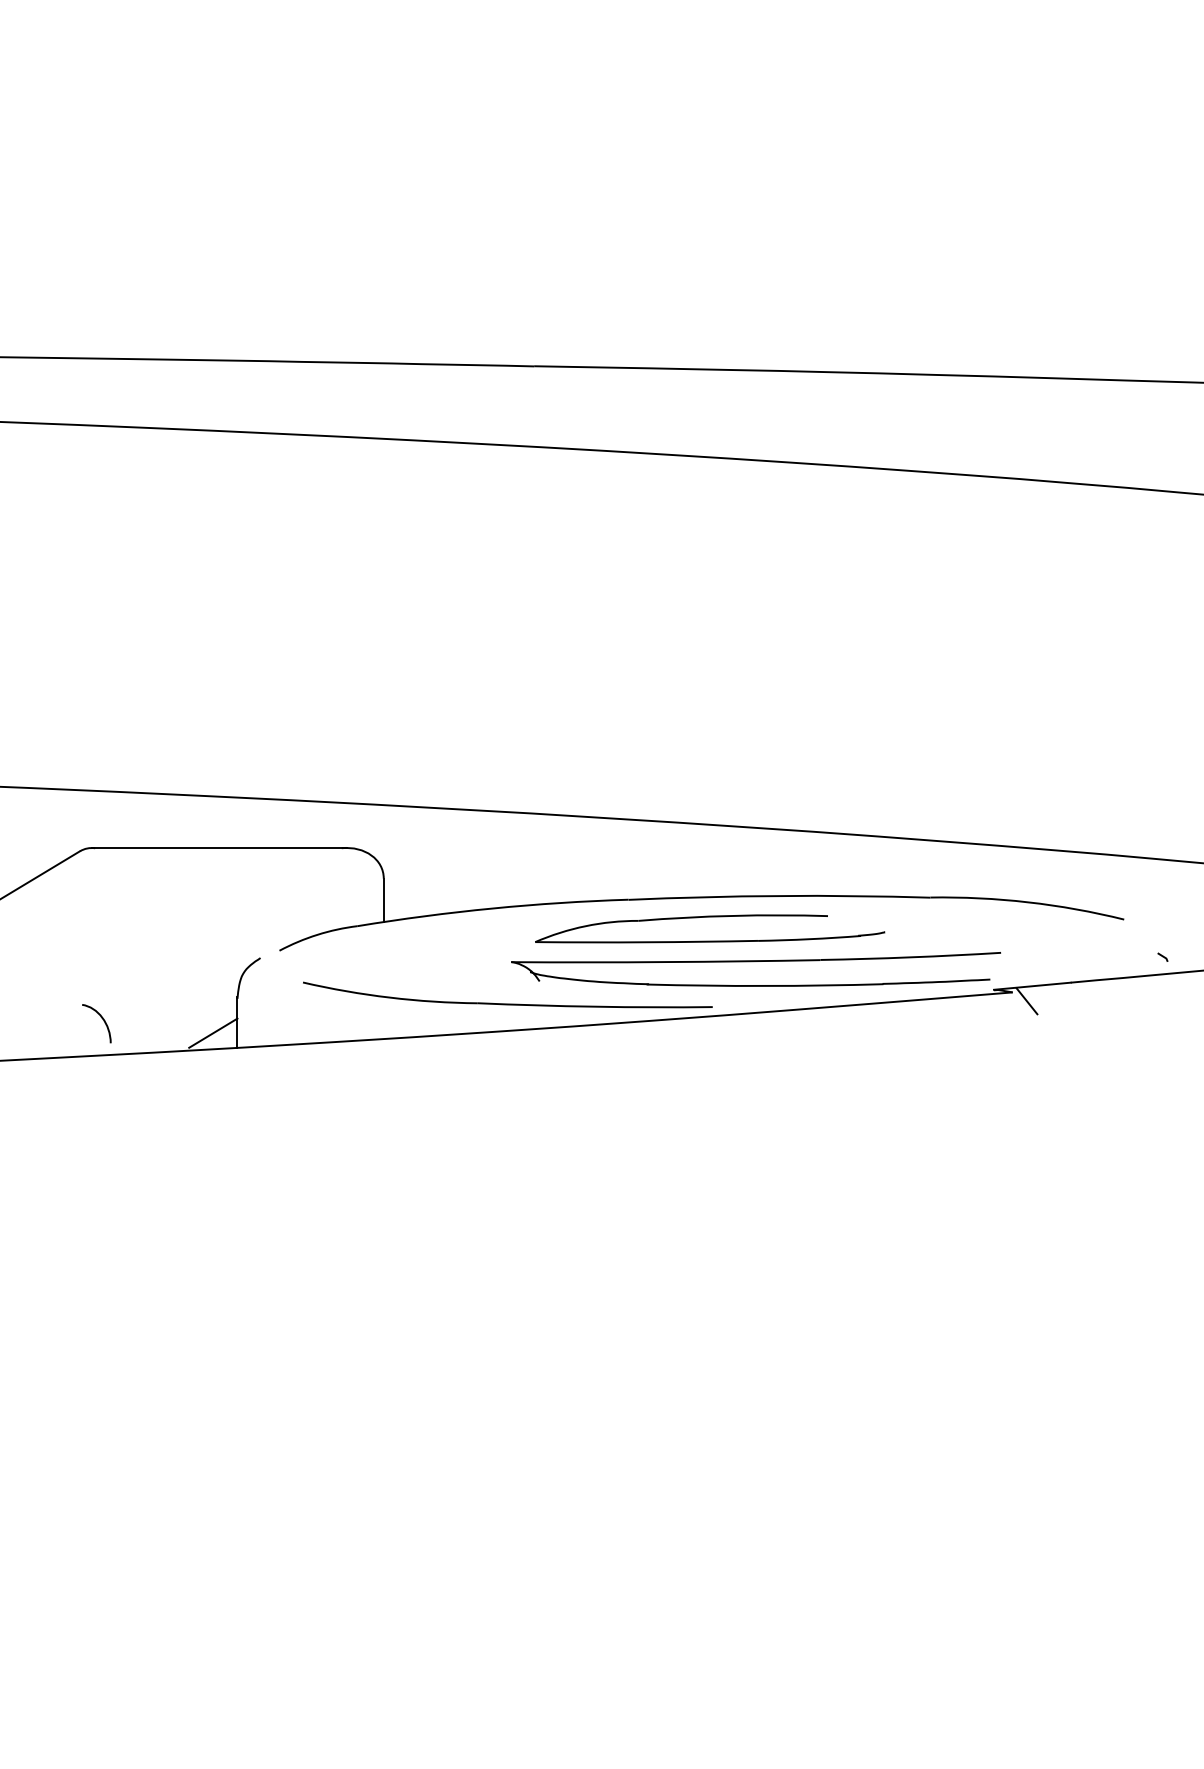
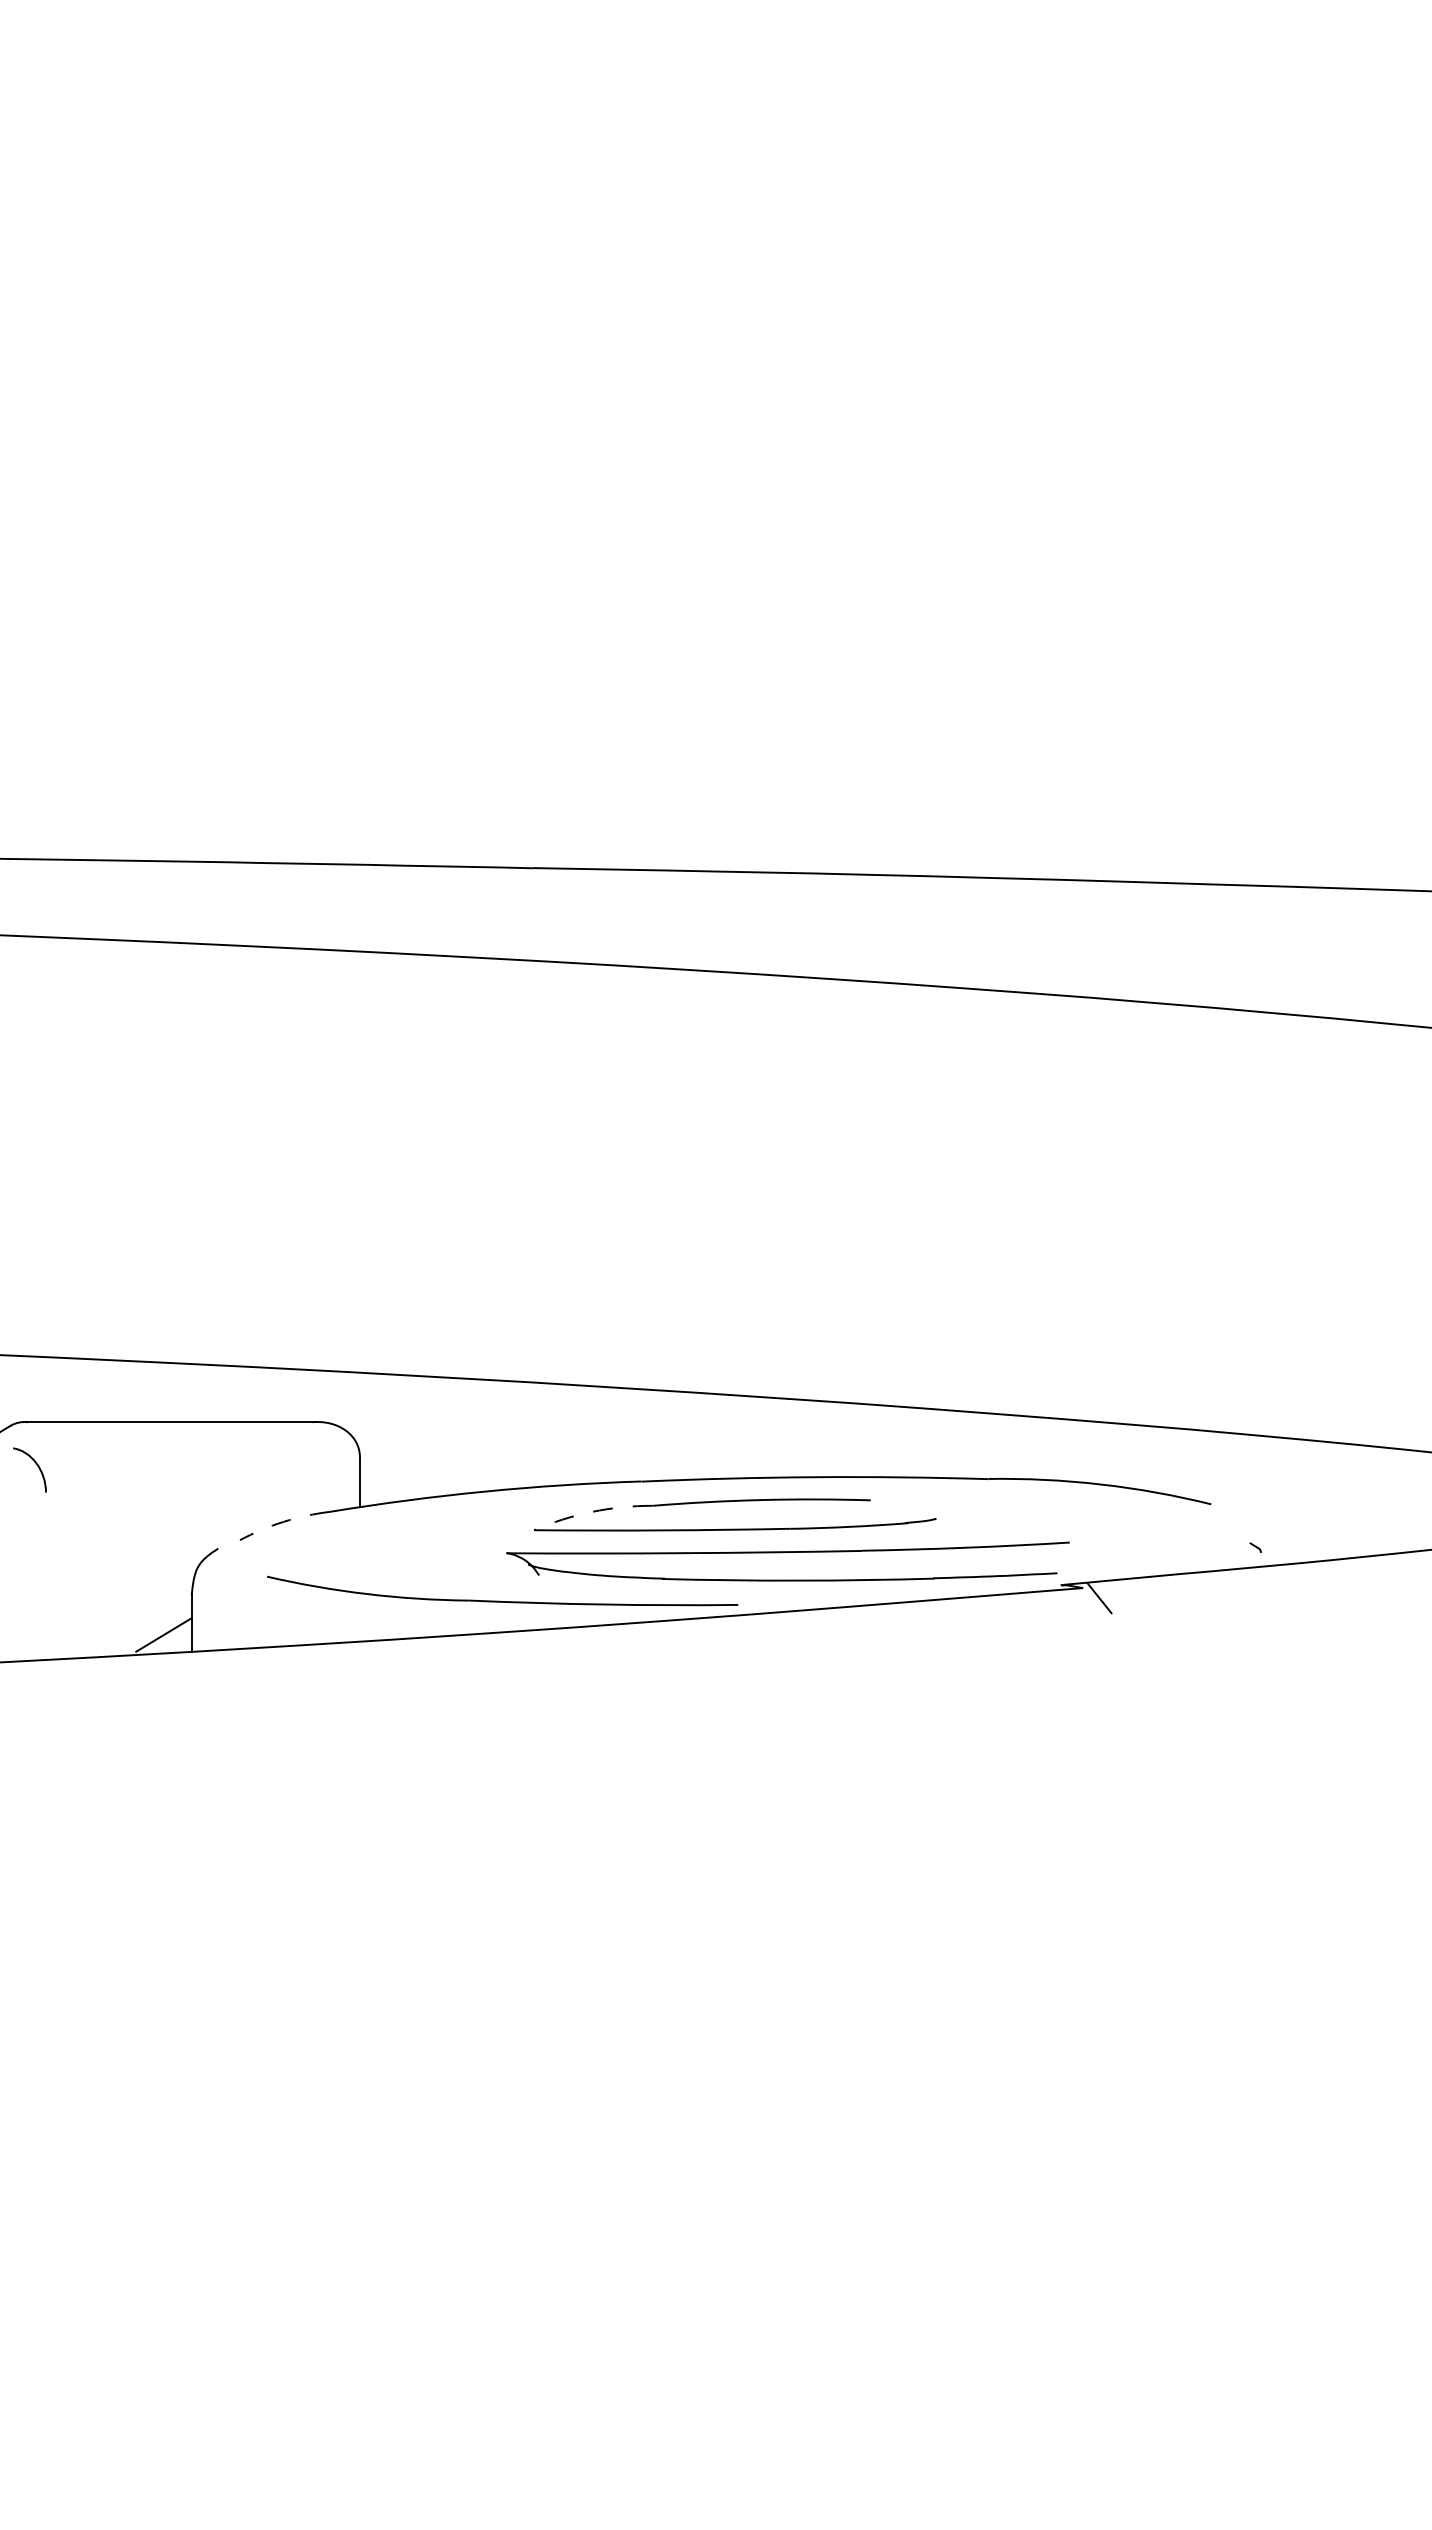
arc: (586, 925) -> (592, 1511), solid -> dashed
arc: (317, 934) -> (283, 1521), solid -> dashed
curve: (102, 1019) -> (36, 1465), moved

